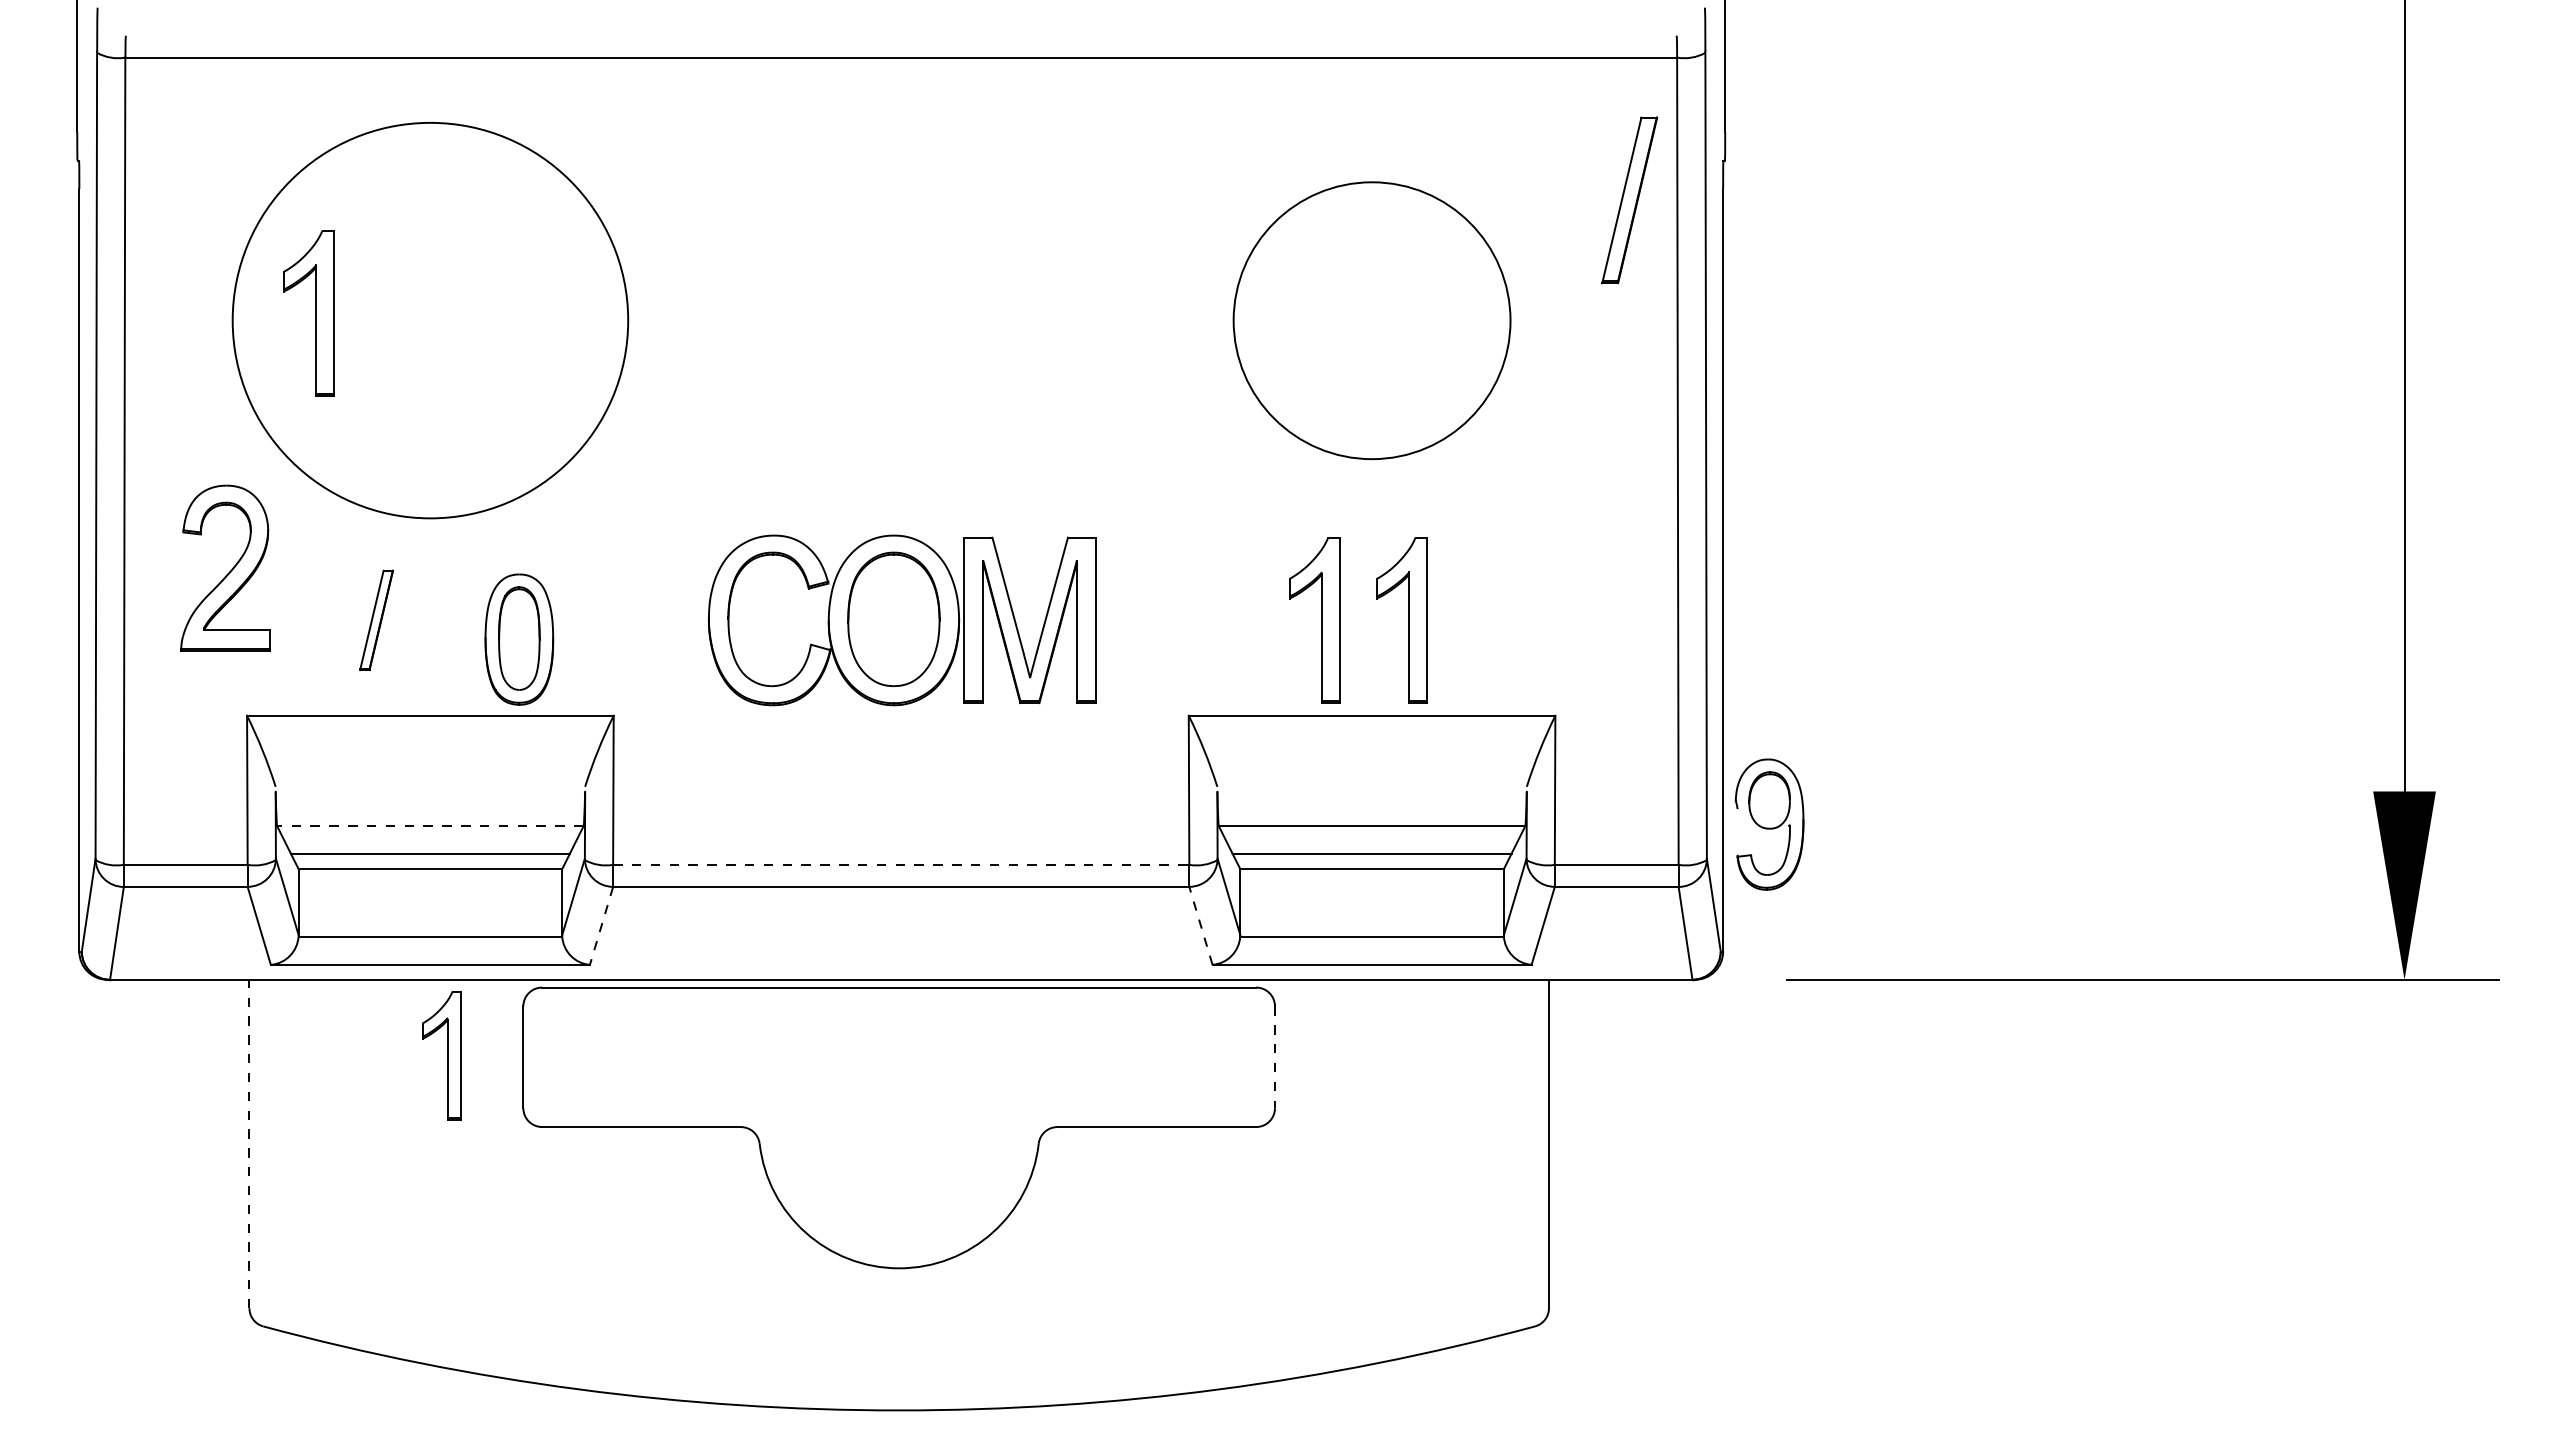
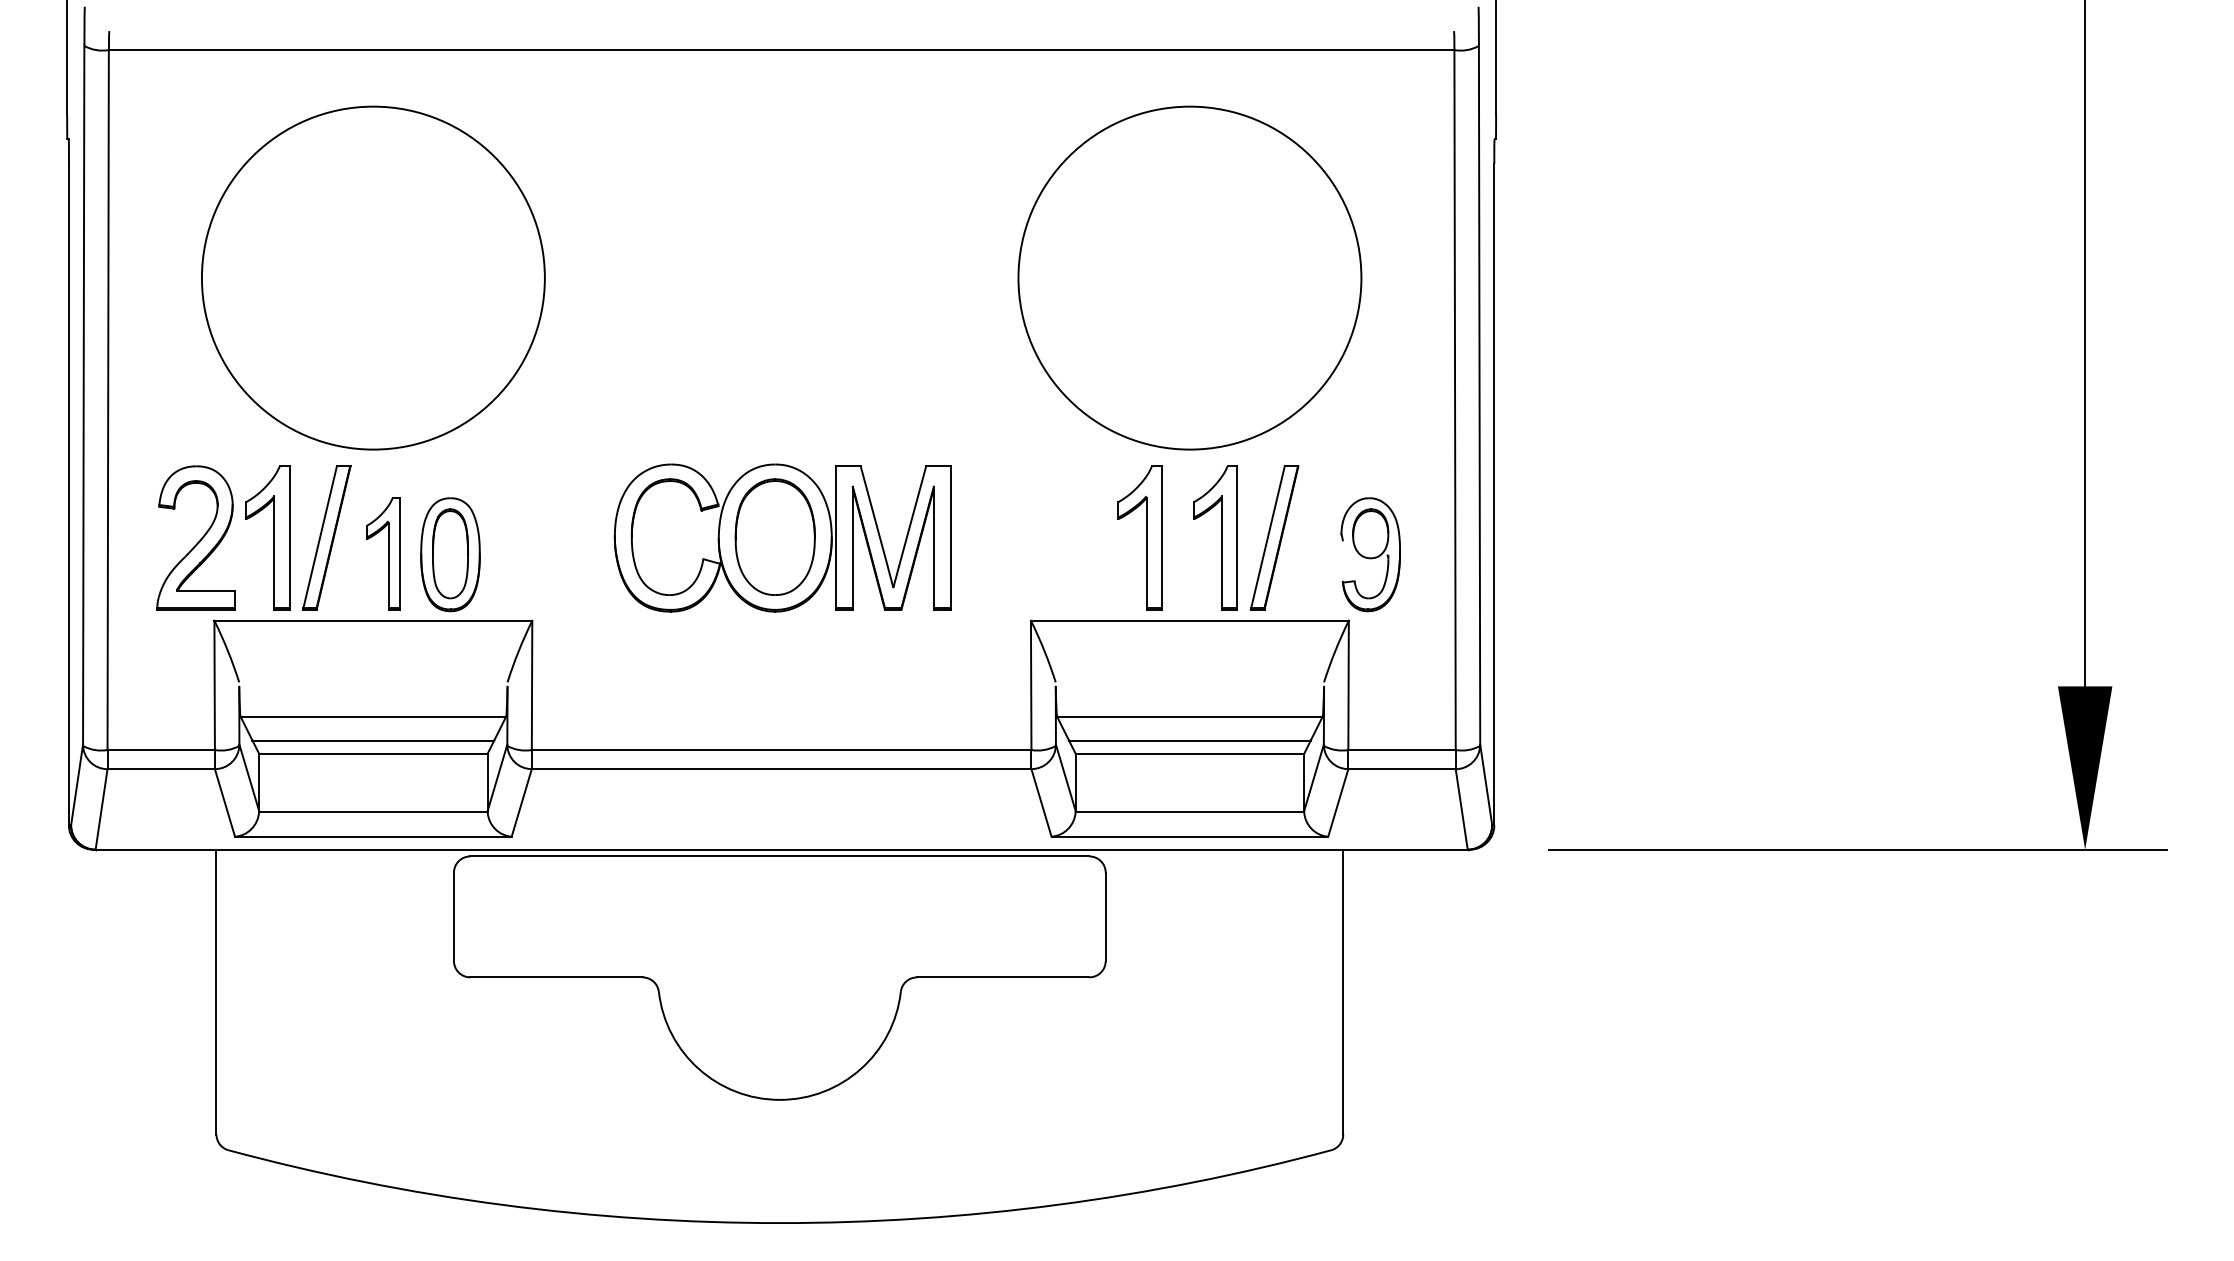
part: (1629, 200) -> (1274, 538), moved
part: (315, 313) -> (273, 538), moved
circle: (1371, 320) -> (1189, 278), size x1.43
part: (225, 567) -> (195, 537), moved
part: (376, 620) -> (326, 538), size x1.67
part: (1769, 824) -> (1370, 554), moved
line: (429, 826) -> (372, 716), dashed -> solid
line: (901, 864) -> (781, 749), dashed -> solid
line: (601, 925) -> (521, 802), dashed -> solid
line: (1200, 925) -> (1041, 802), dashed -> solid
part: (441, 1055) -> (382, 553), moved
line: (1275, 1057) -> (1106, 917), dashed -> solid
line: (249, 1143) -> (216, 991), dashed -> solid

